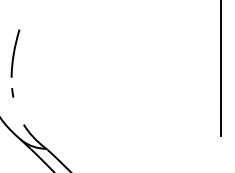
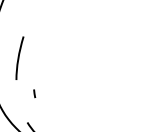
curve: (12, 92) -> (34, 93), moved

